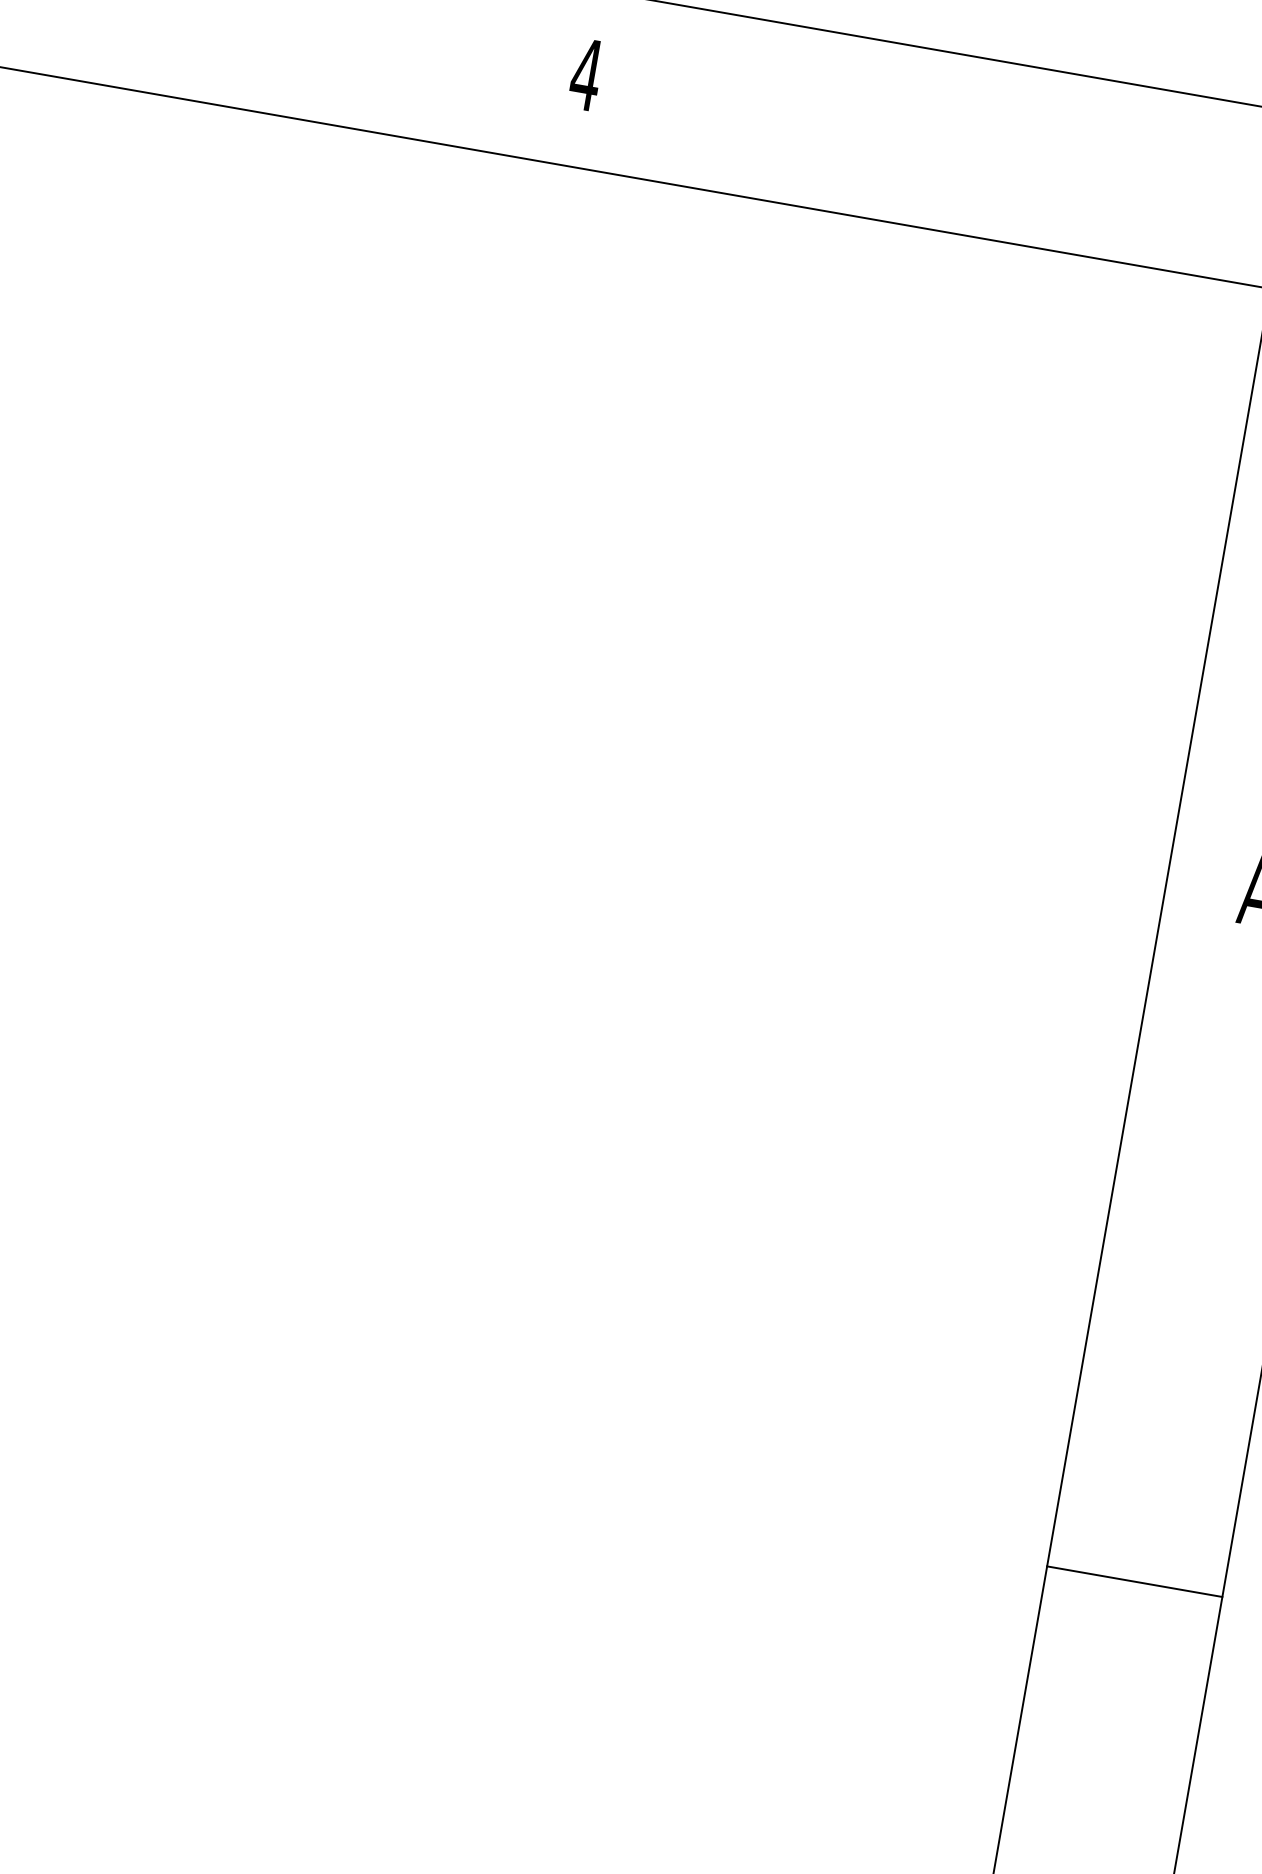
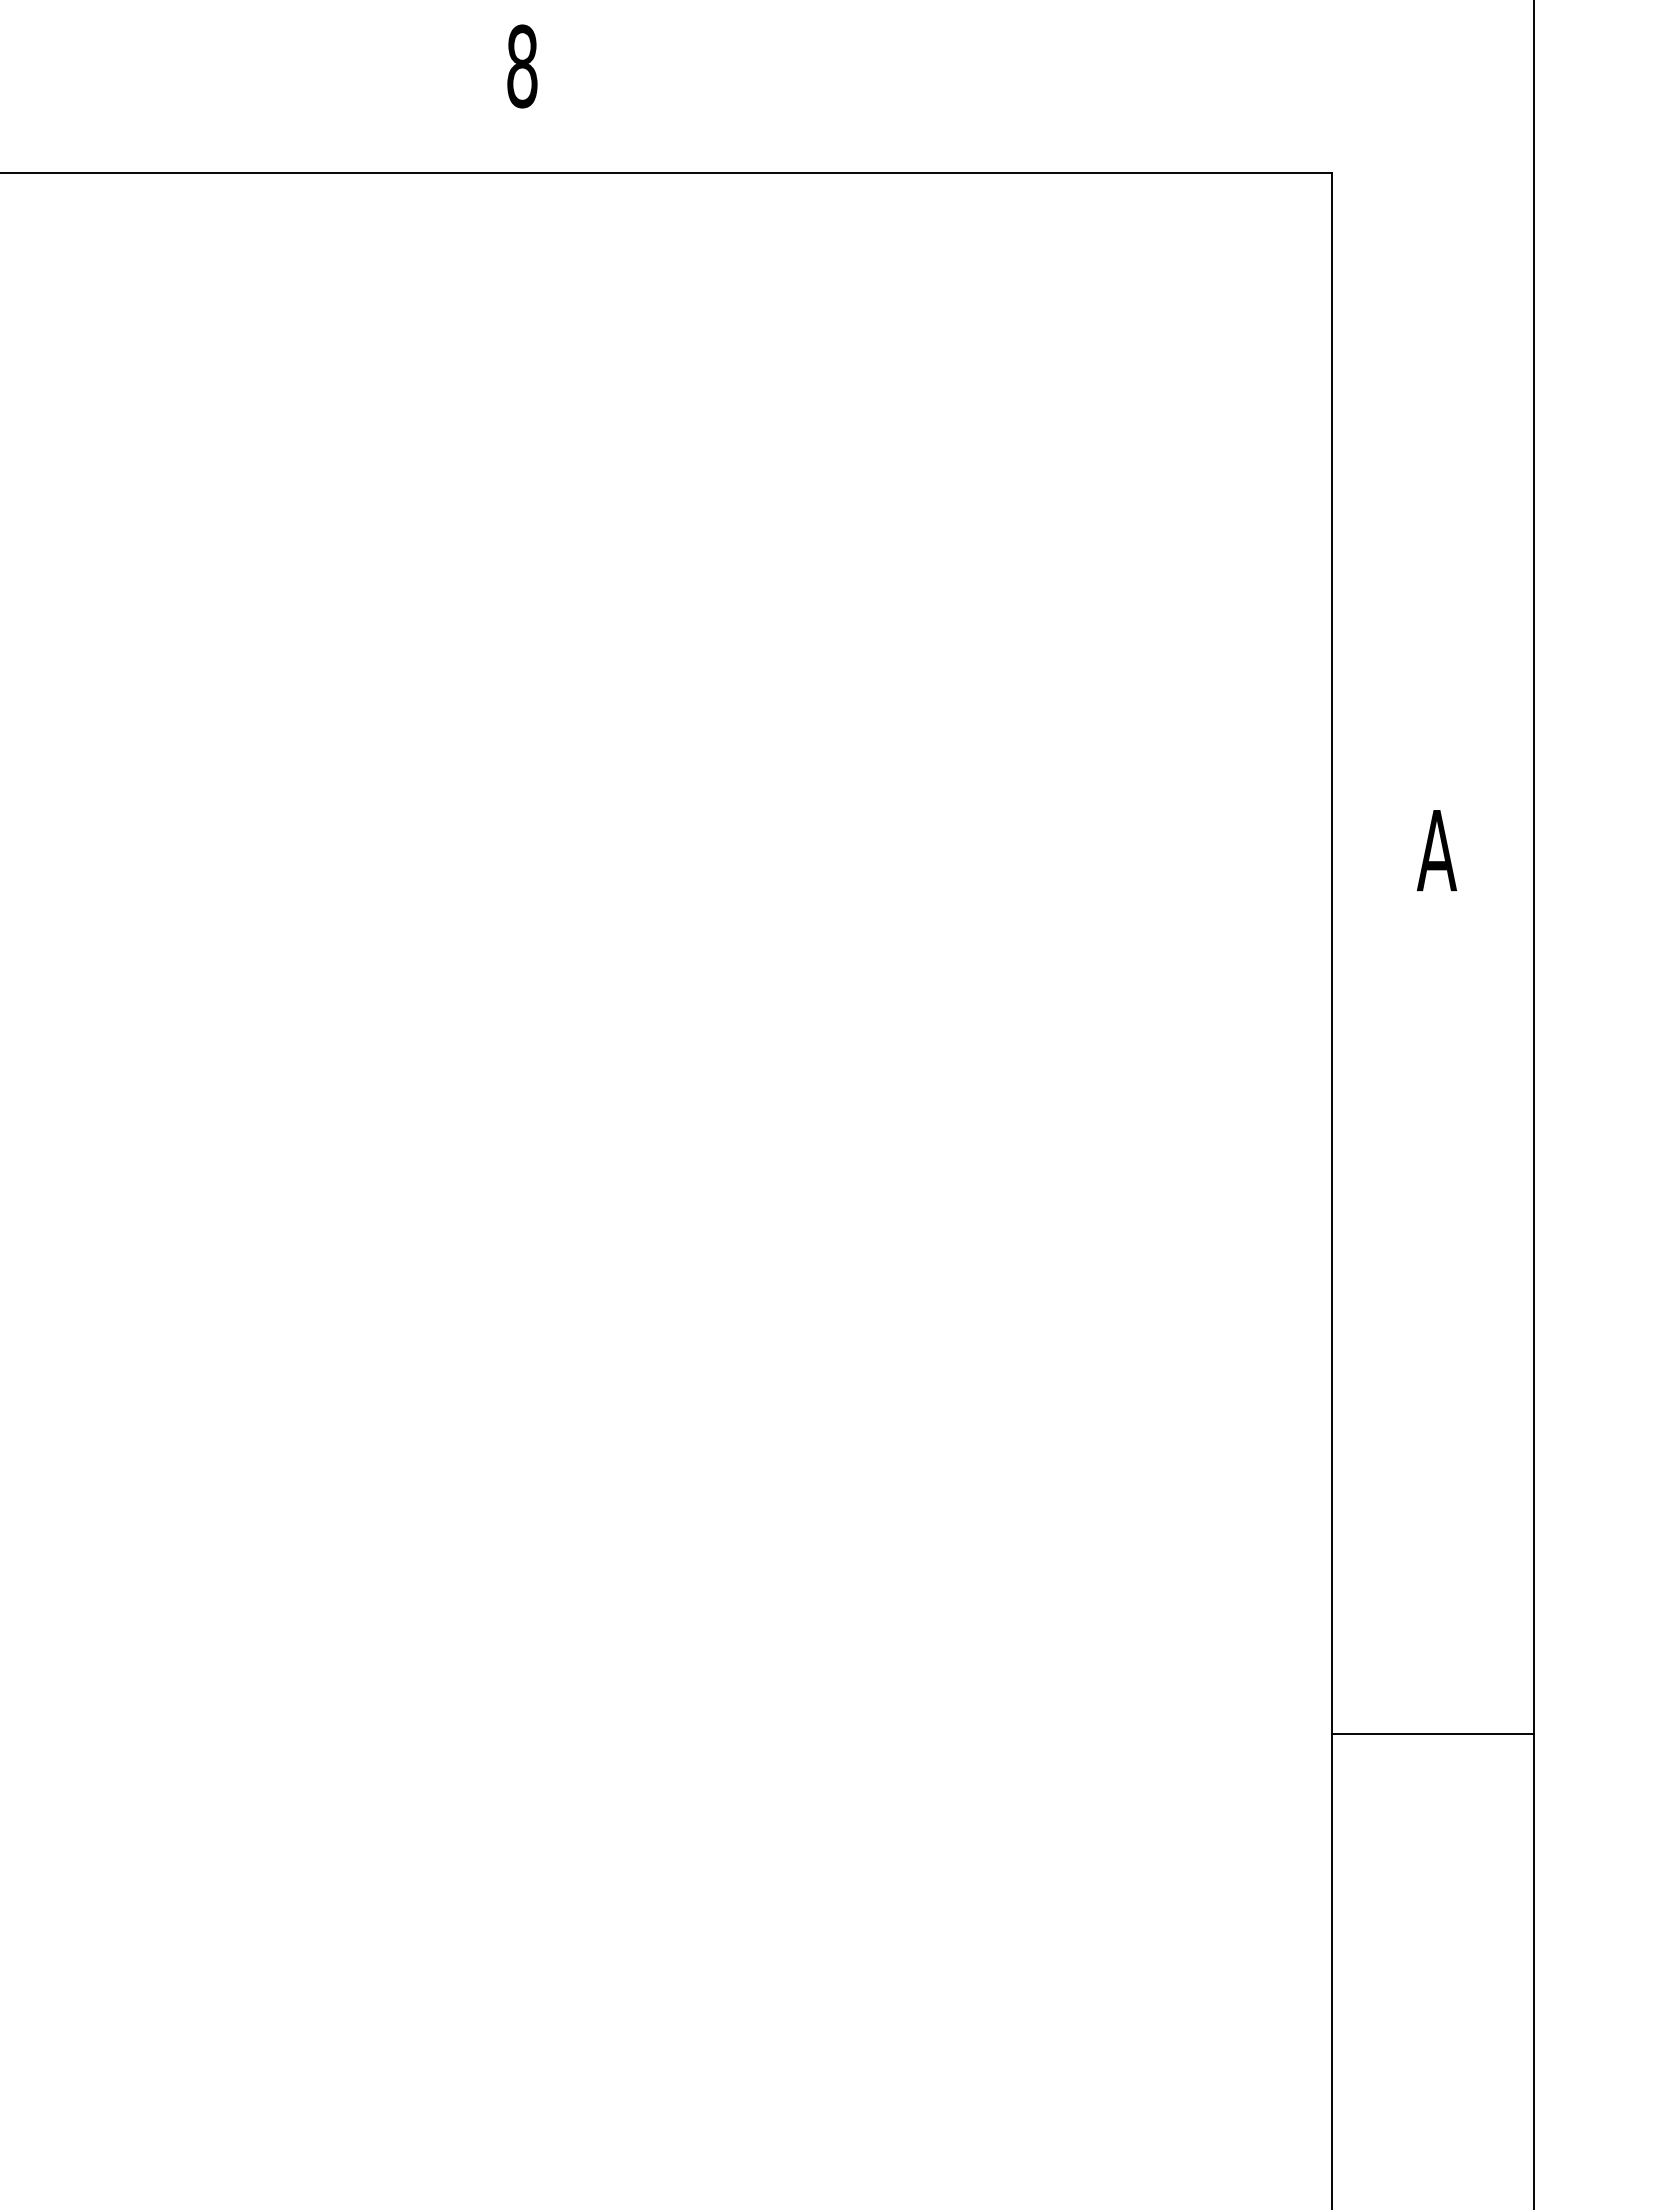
text: (586, 74) -> (522, 66), 4 -> 8
line: (1134, 1581) -> (1432, 1733), moved

